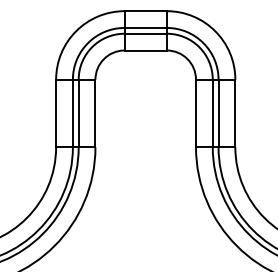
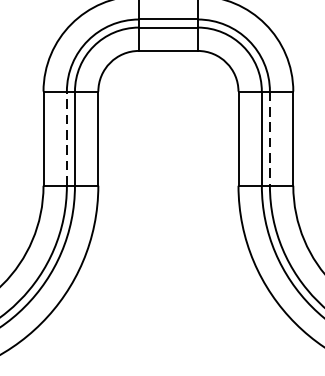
line: (72, 113) -> (66, 138), solid -> dashed
line: (218, 113) -> (269, 138), solid -> dashed

